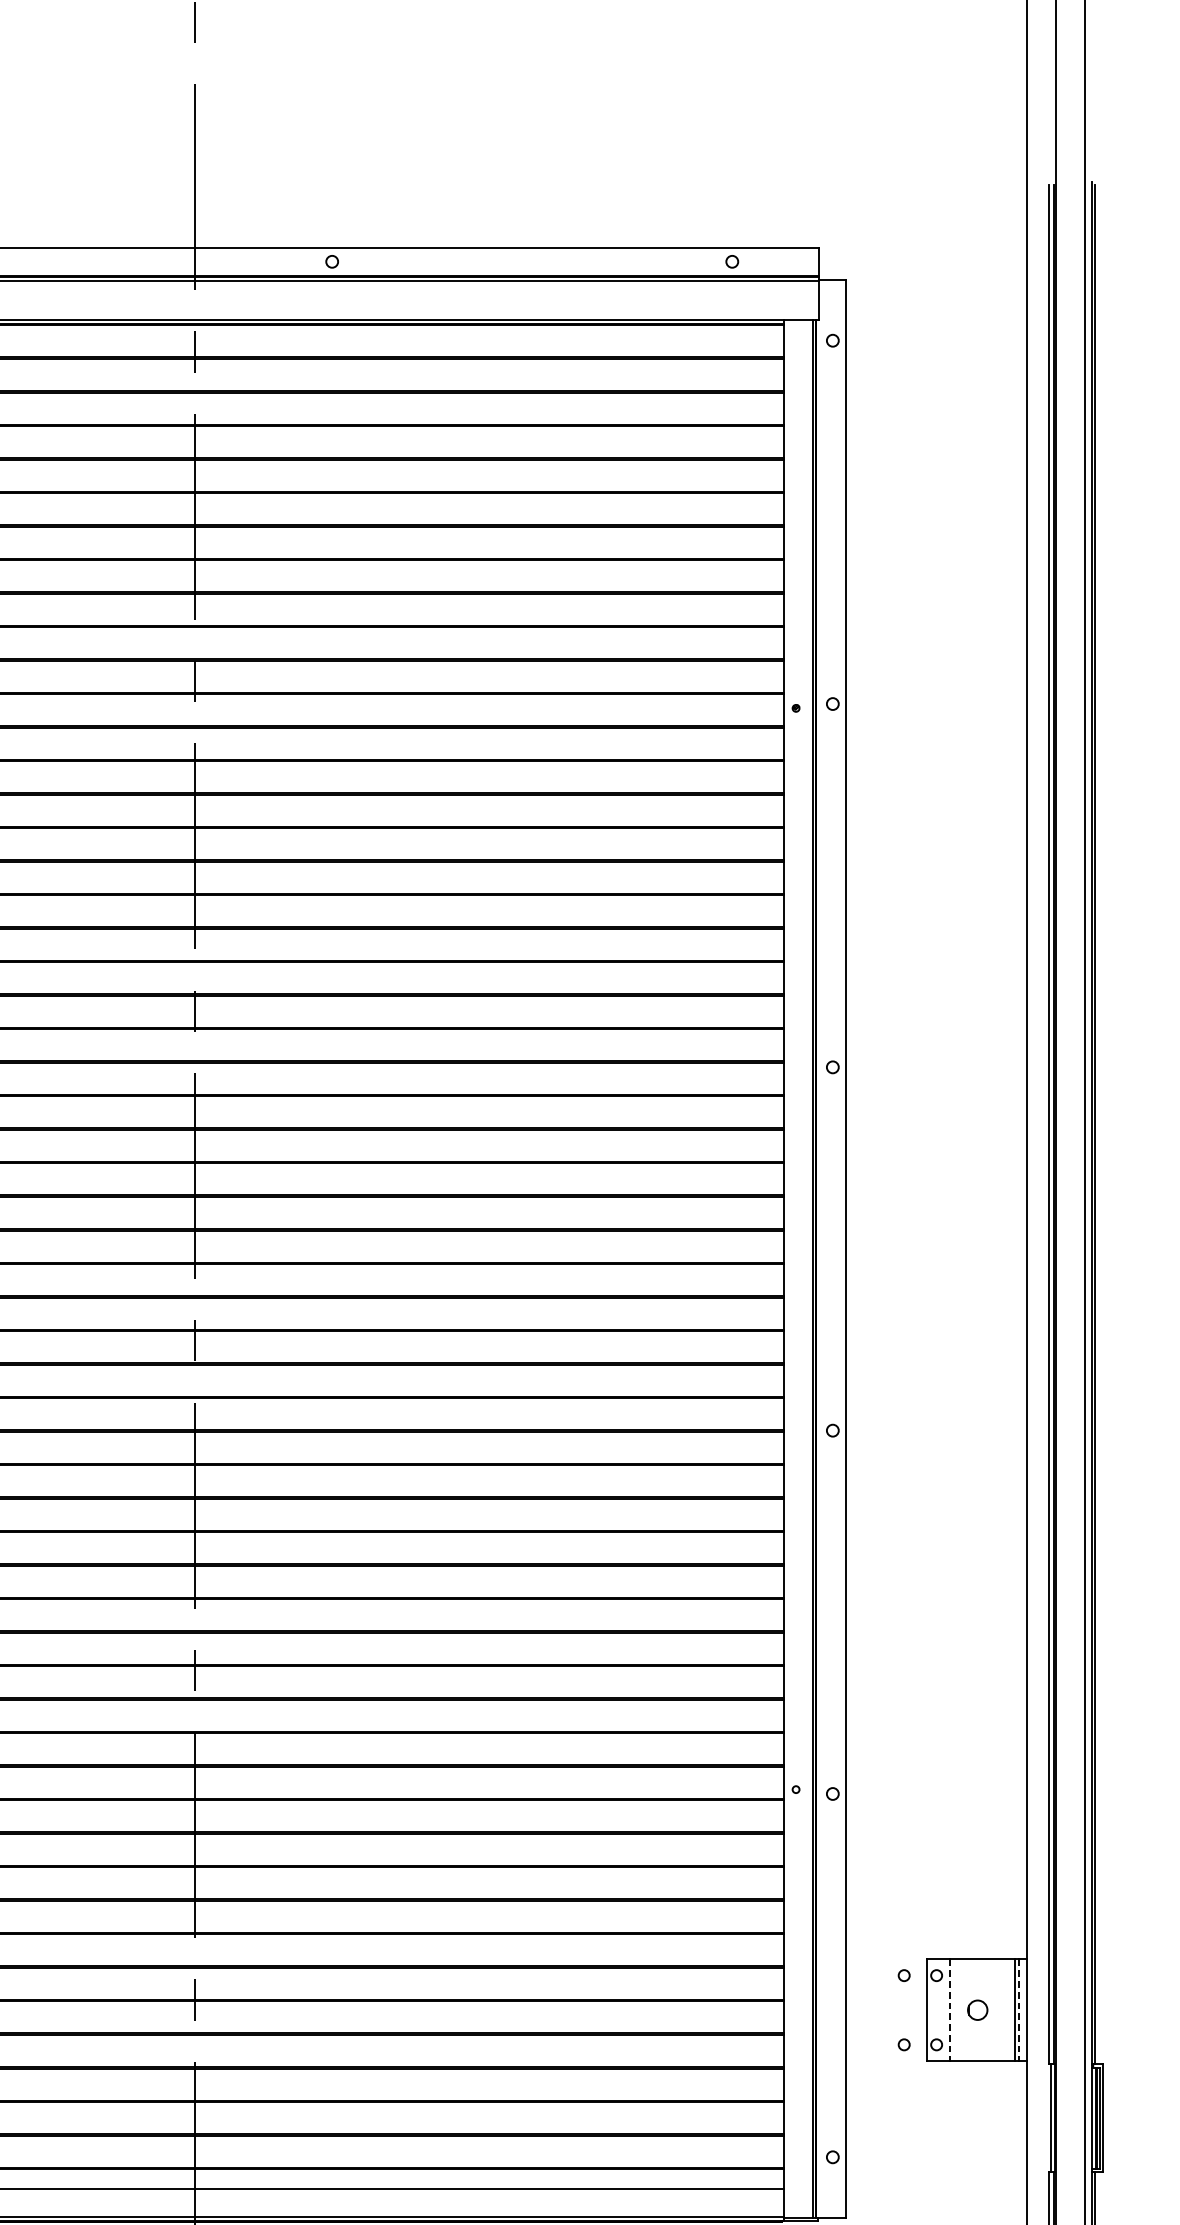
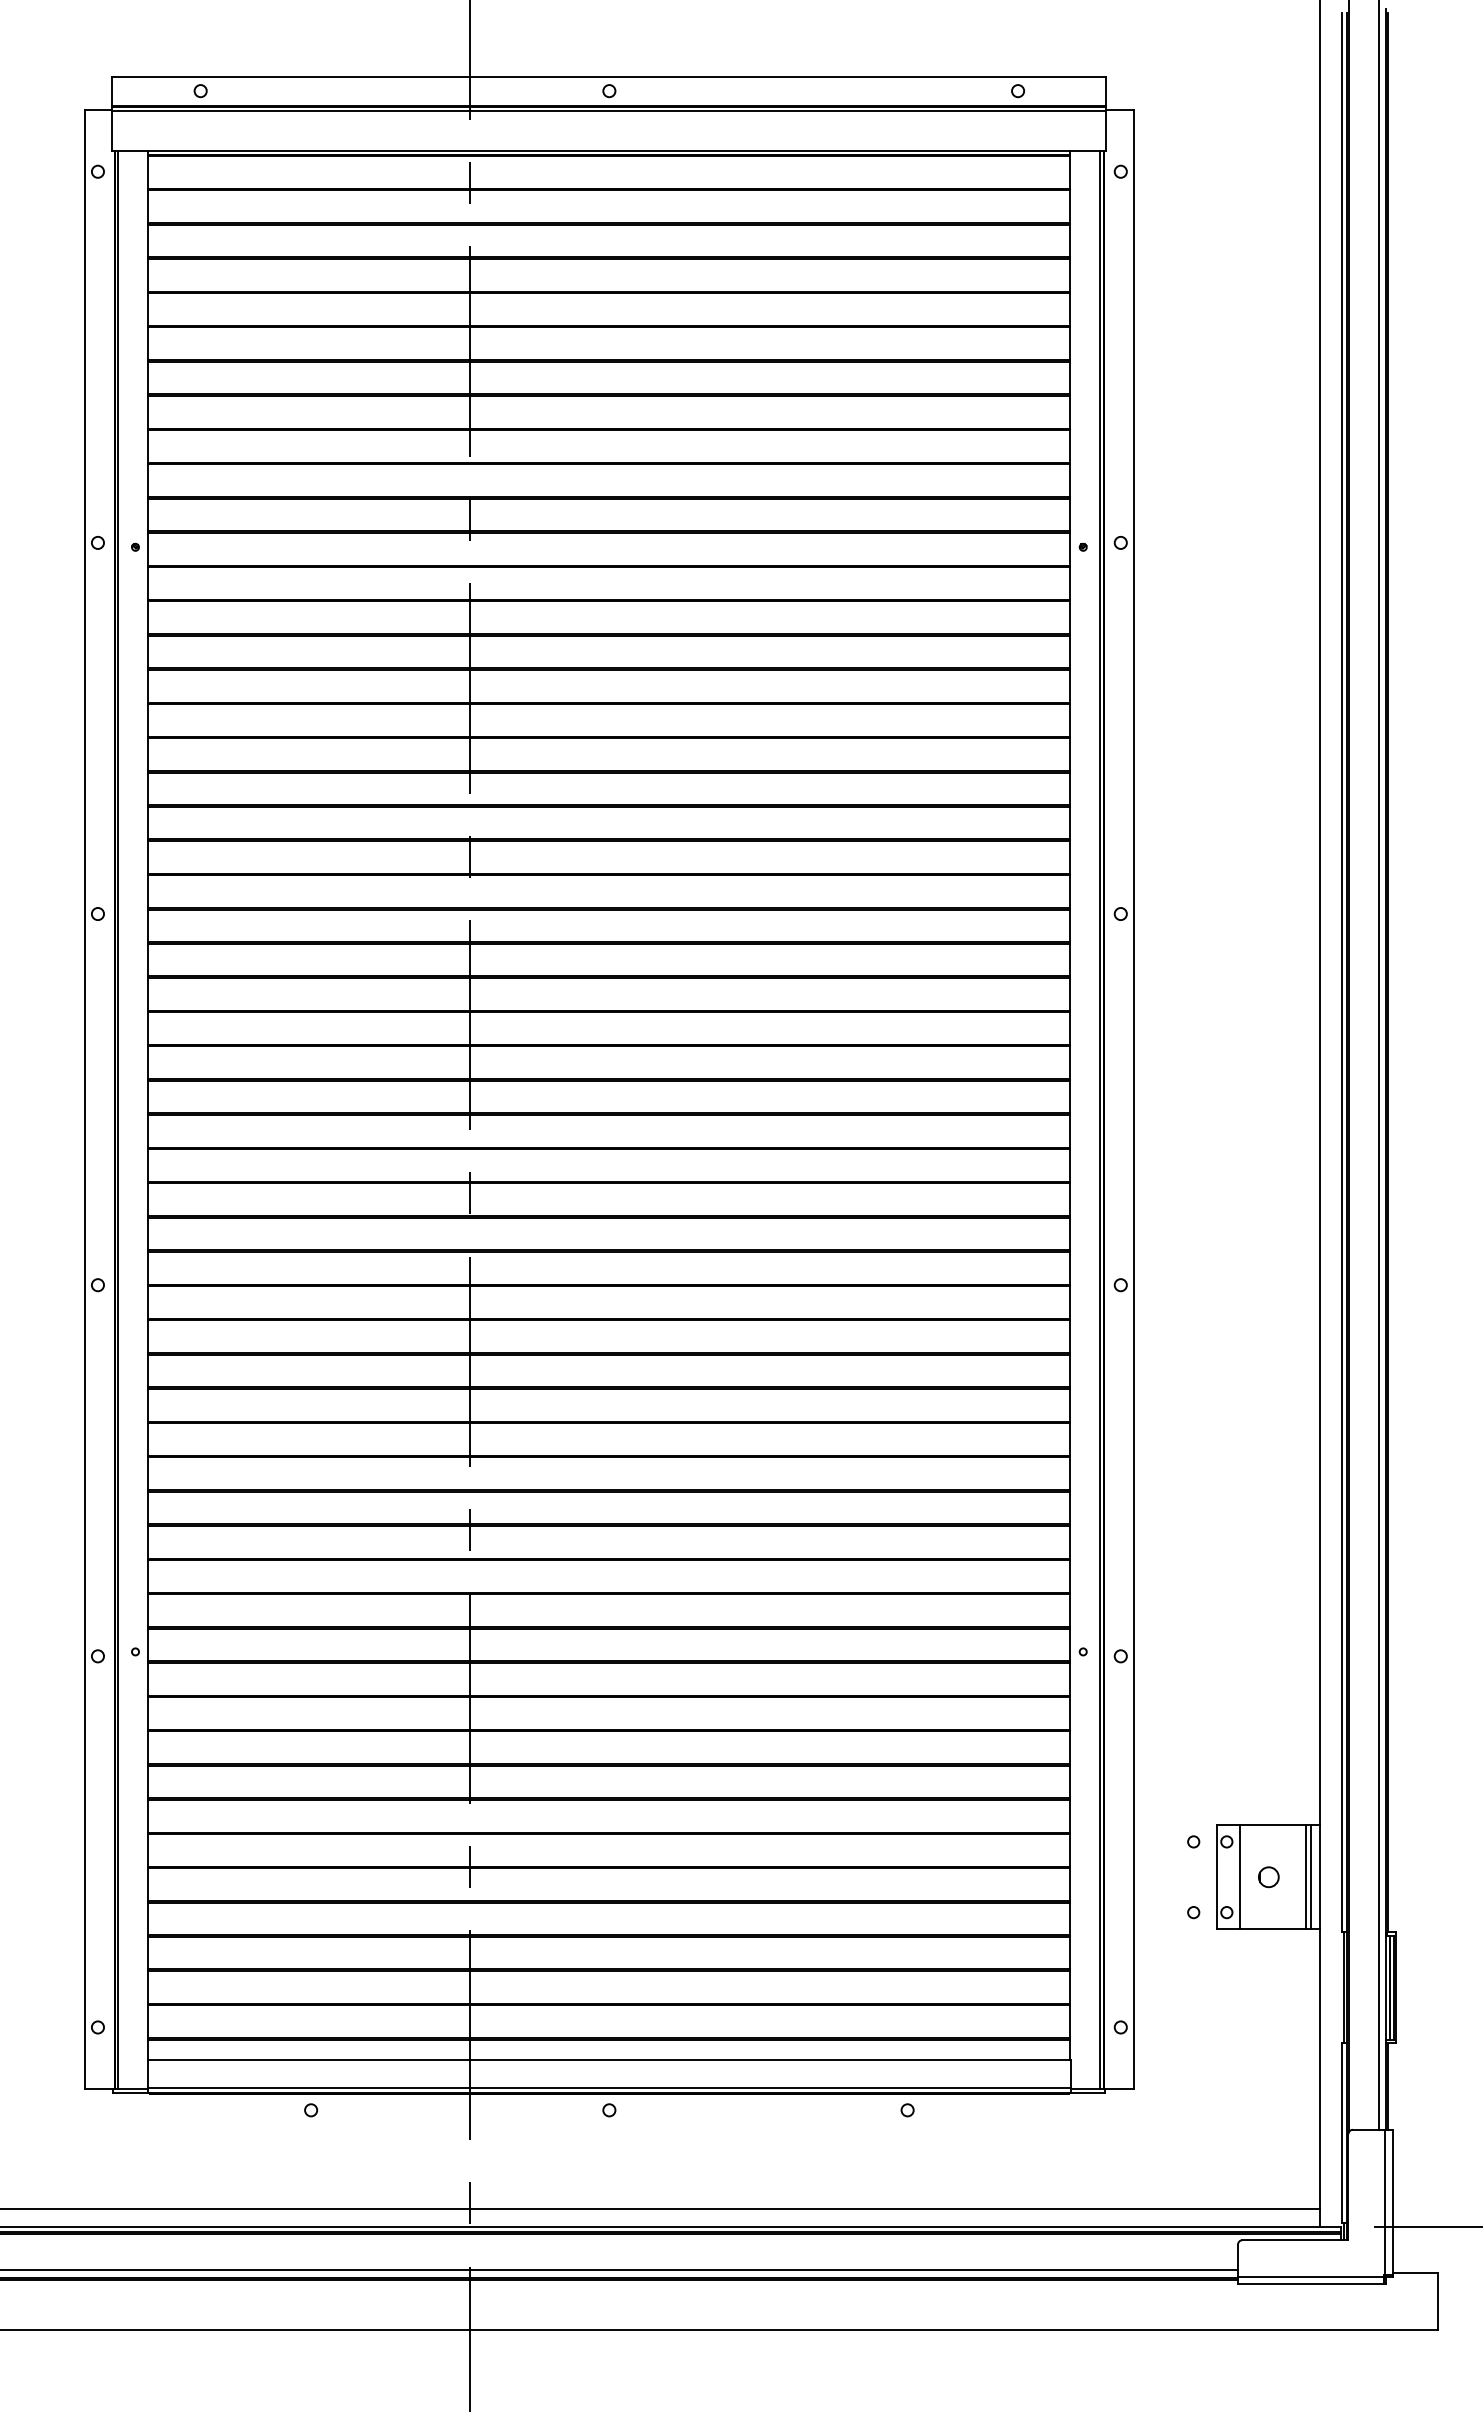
line: (950, 2010) -> (1240, 1877), dashed -> solid
line: (1018, 2010) -> (1310, 1877), dashed -> solid

